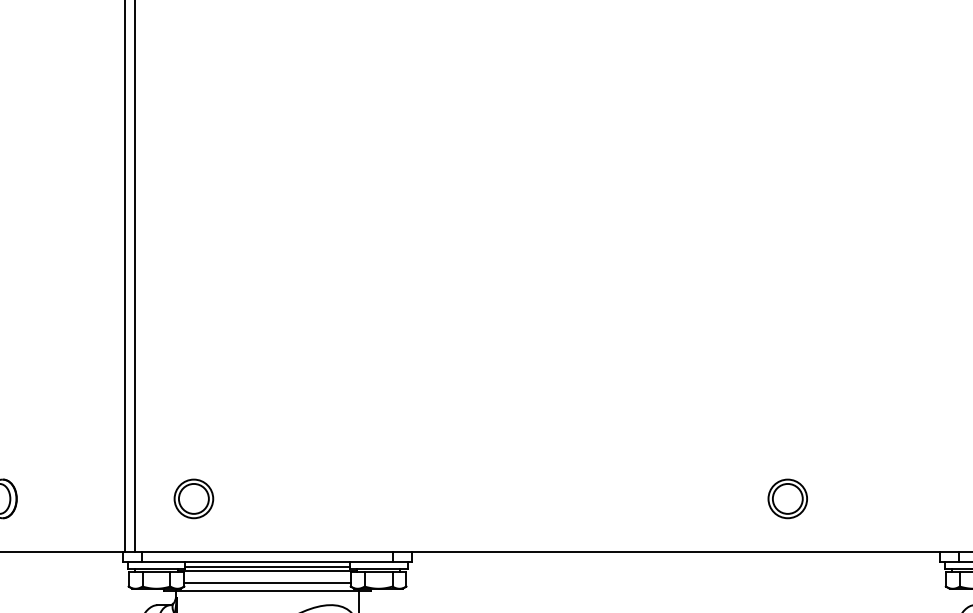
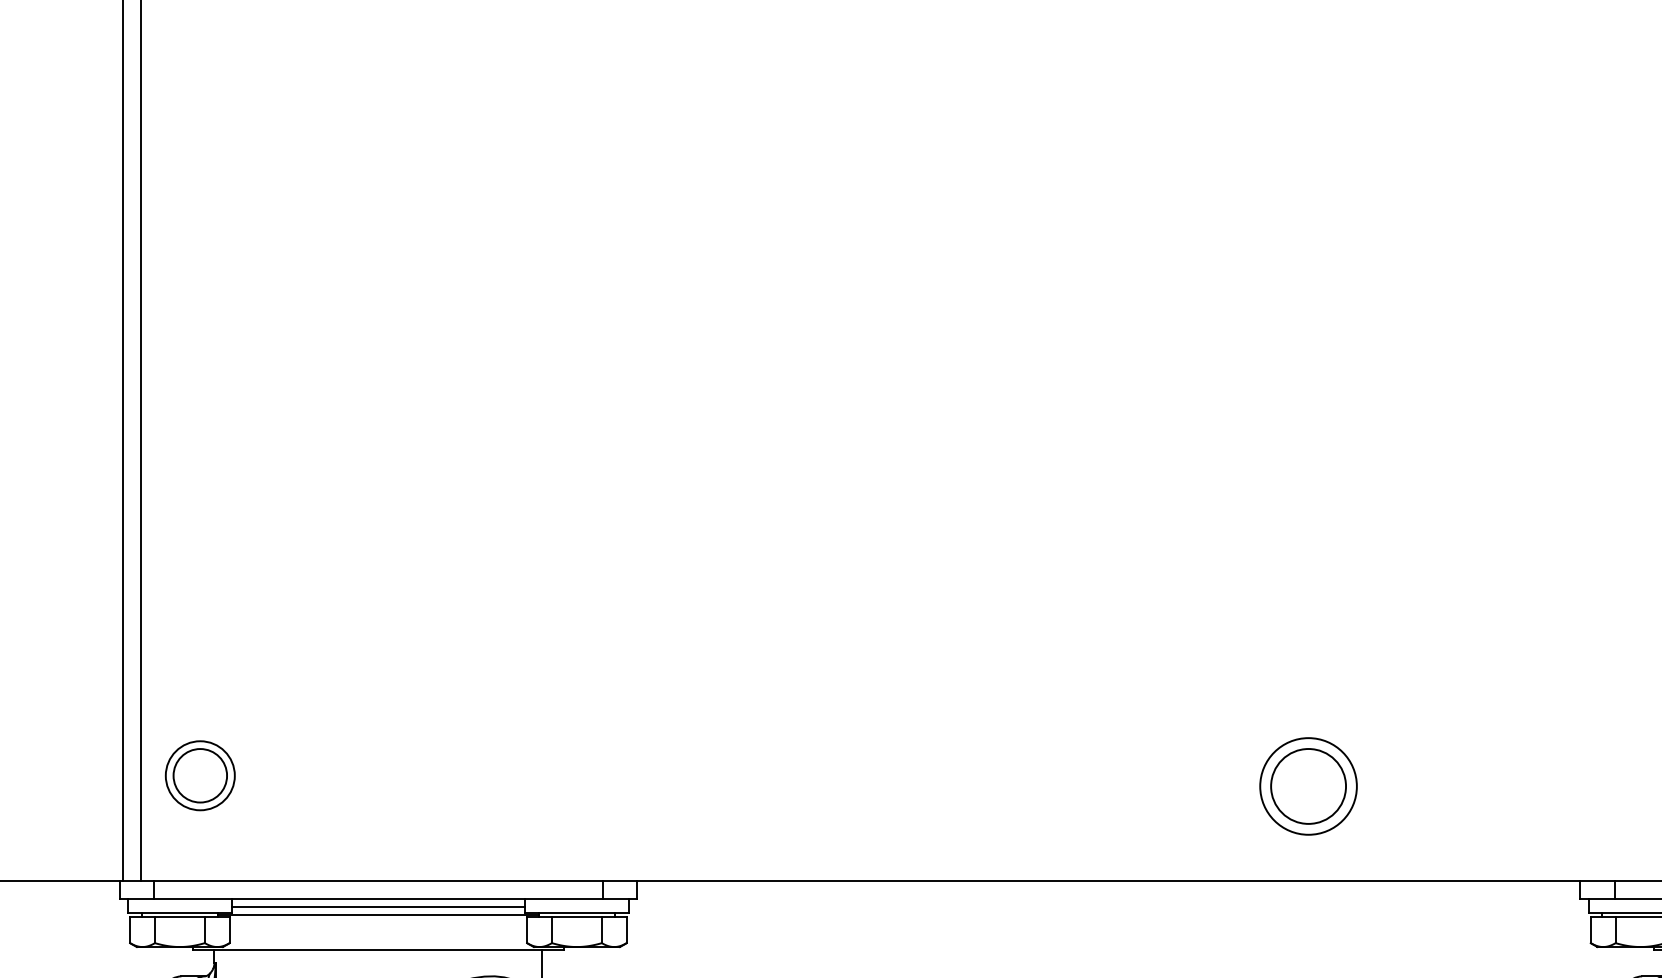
part: (193, 498) -> (199, 775), moved
part: (787, 498) -> (1307, 785), size x1.4
line: (267, 583) -> (378, 937), removed

